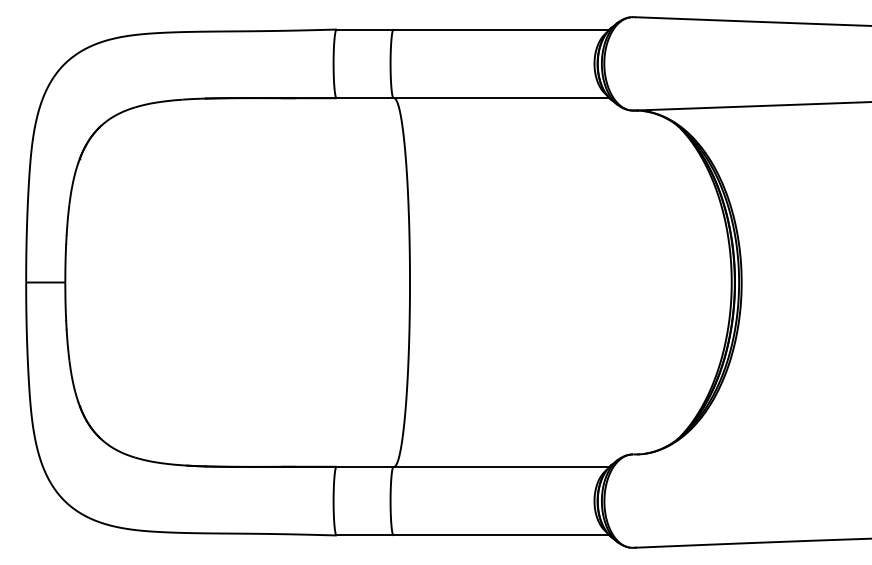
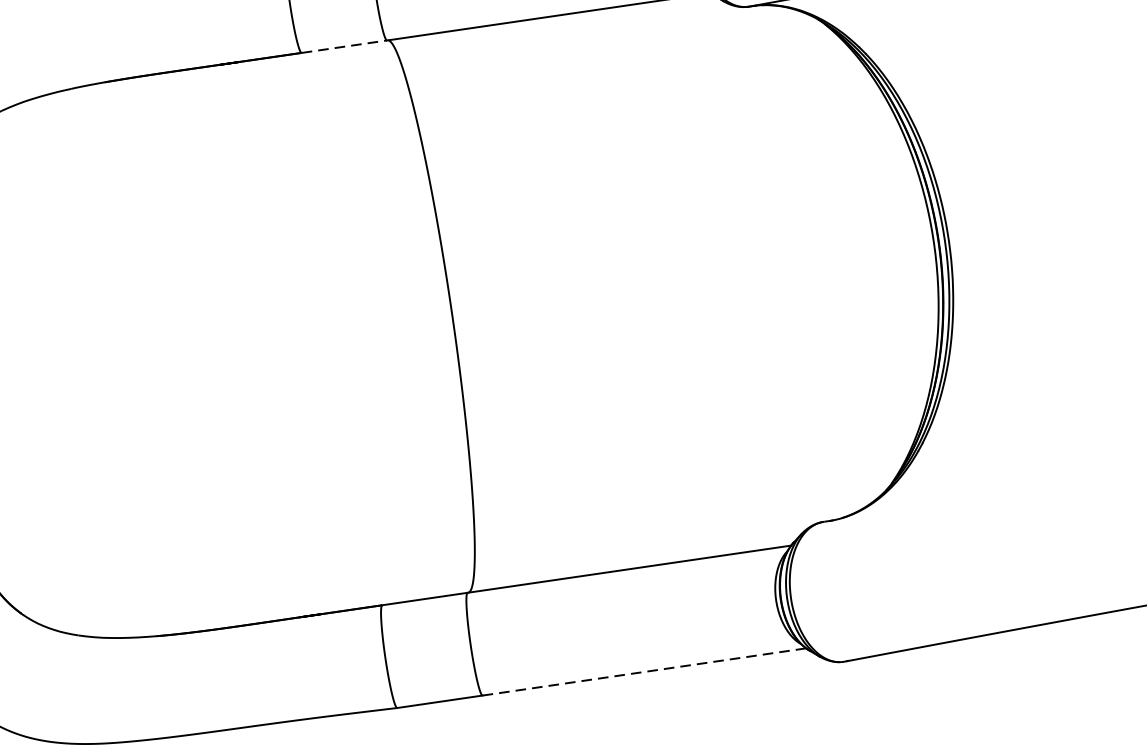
line: (365, 98) -> (345, 47), solid -> dashed
line: (502, 535) -> (645, 671), solid -> dashed

